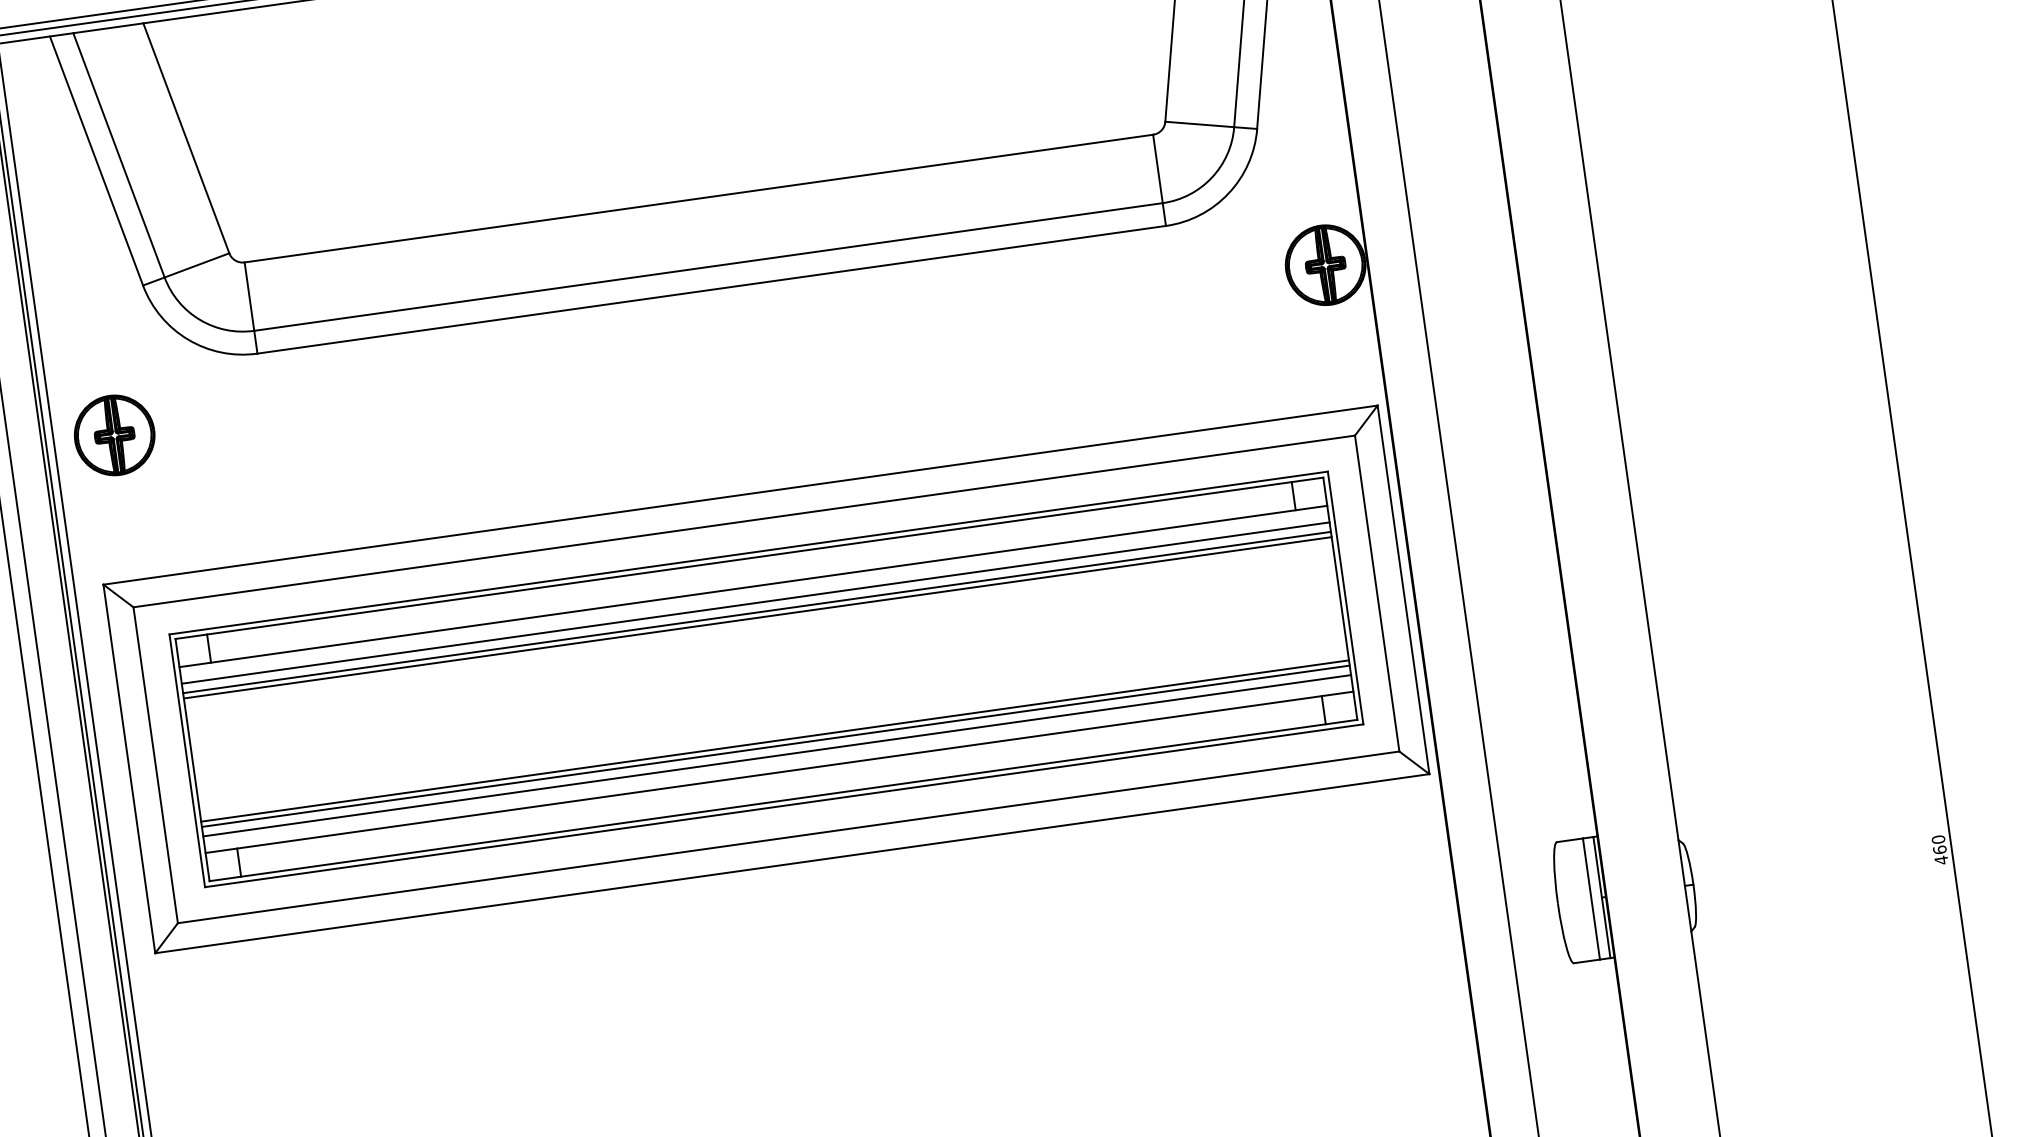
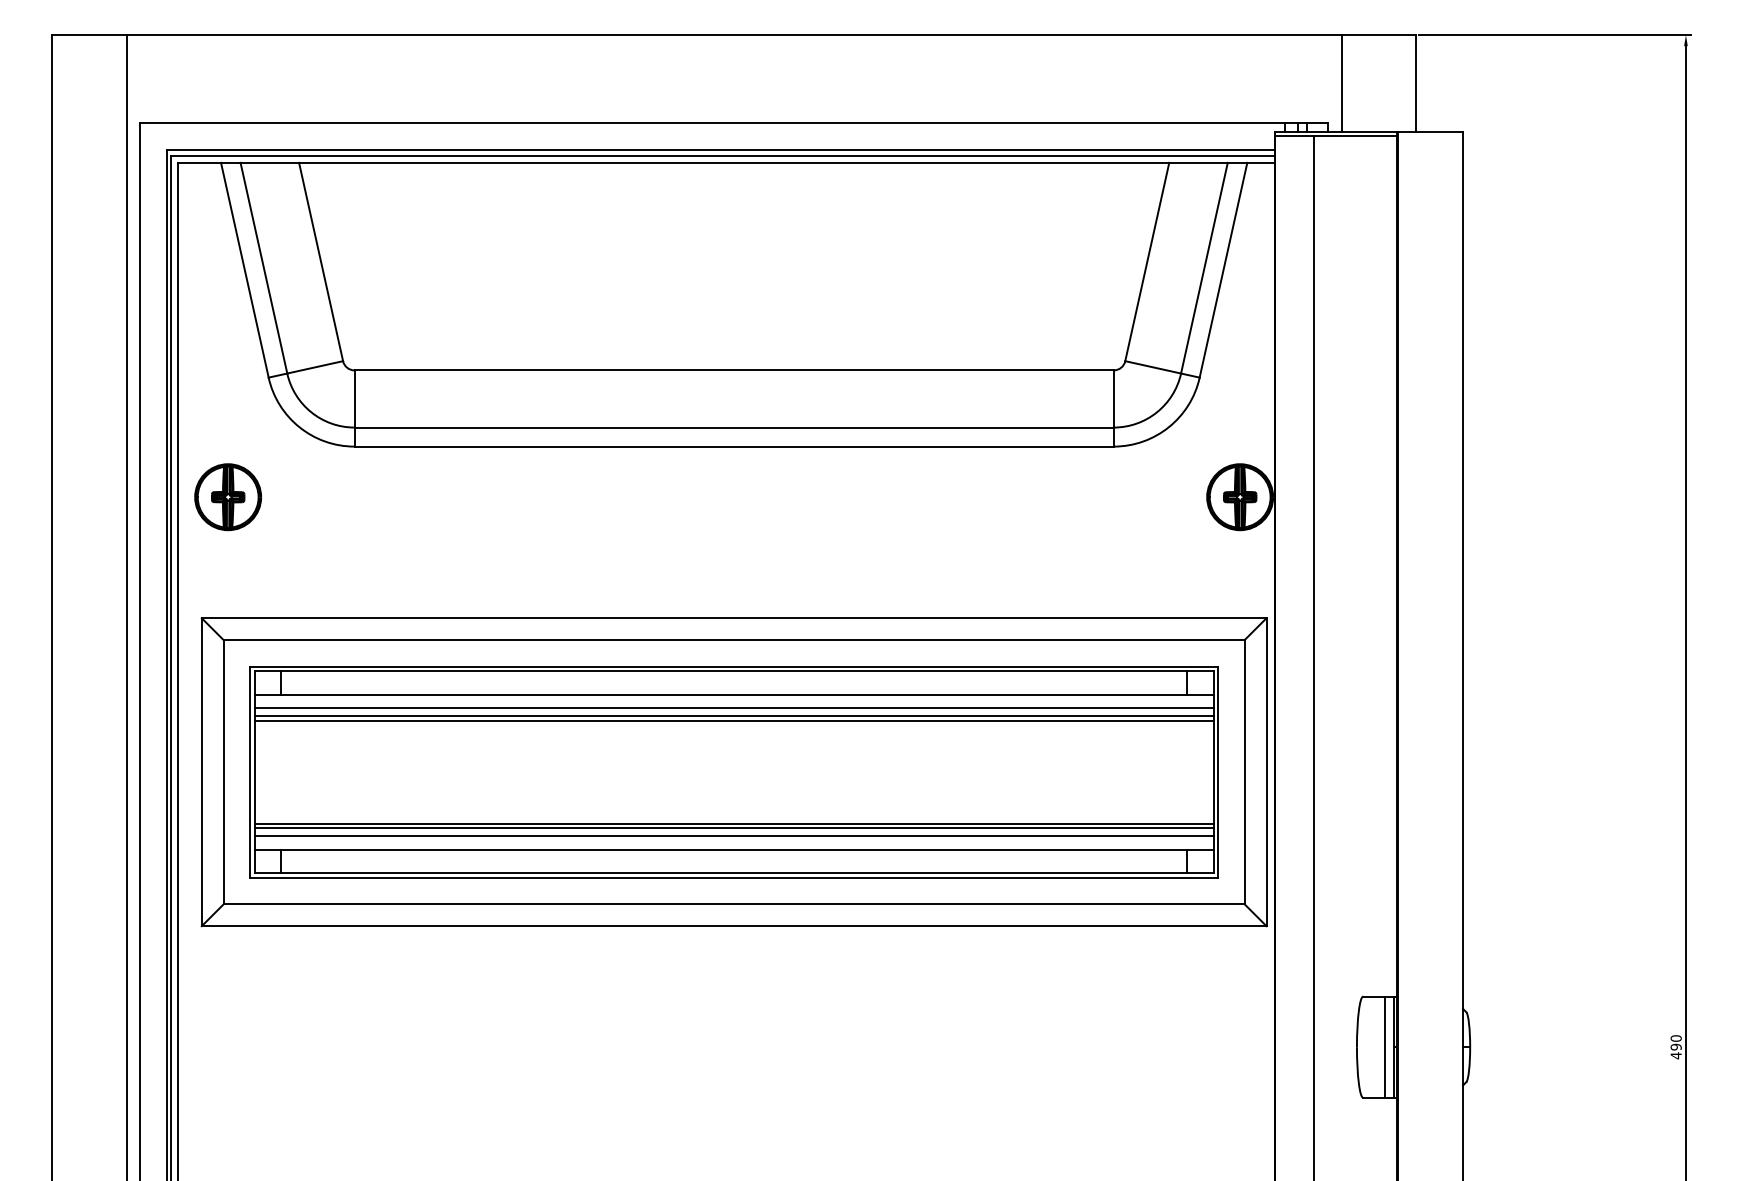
text: (1939, 849) -> (1675, 1046), 460 -> 490

